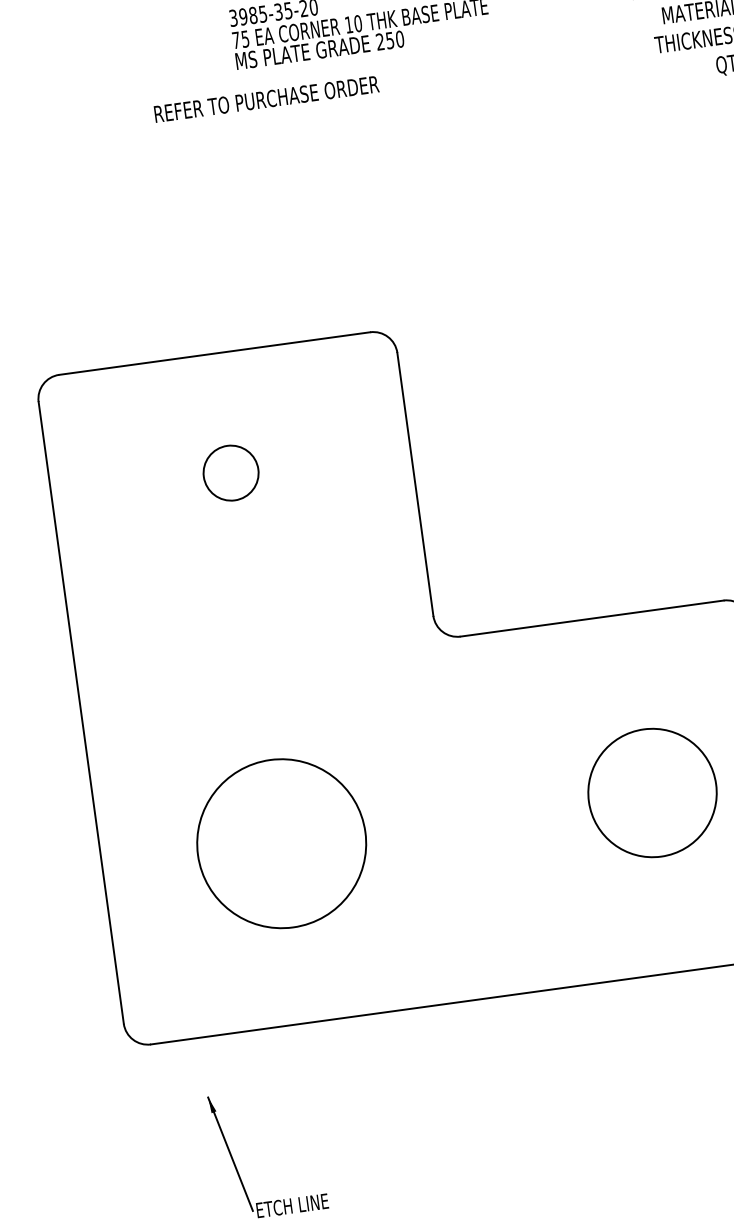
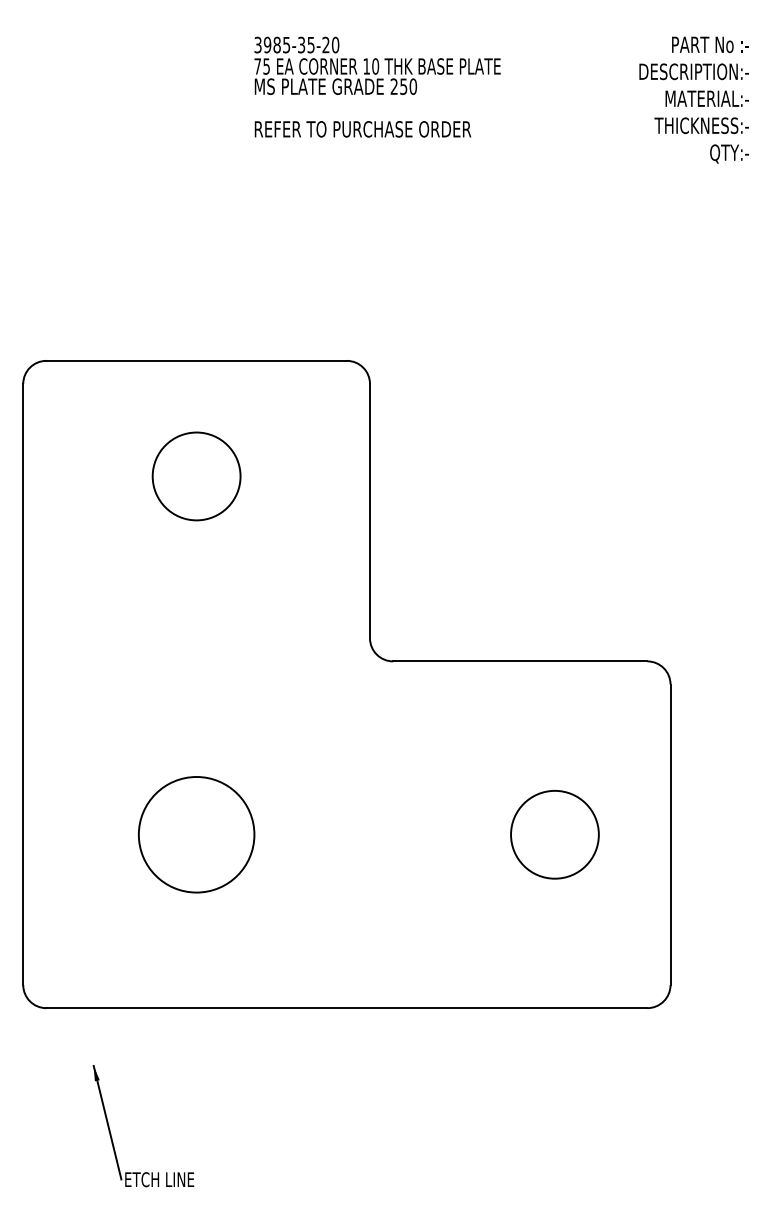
text: (266, 99) -> (362, 129), moved
circle: (230, 473) -> (196, 476), size x1.67
circle: (652, 792) -> (554, 834), size x0.71
circle: (281, 843) -> (196, 834), size x0.71

